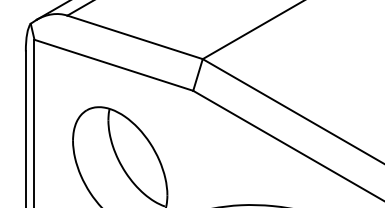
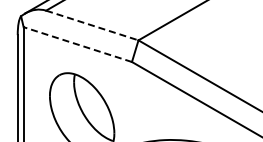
line: (135, 37) -> (92, 25), solid -> dashed
line: (113, 65) -> (77, 44), solid -> dashed

